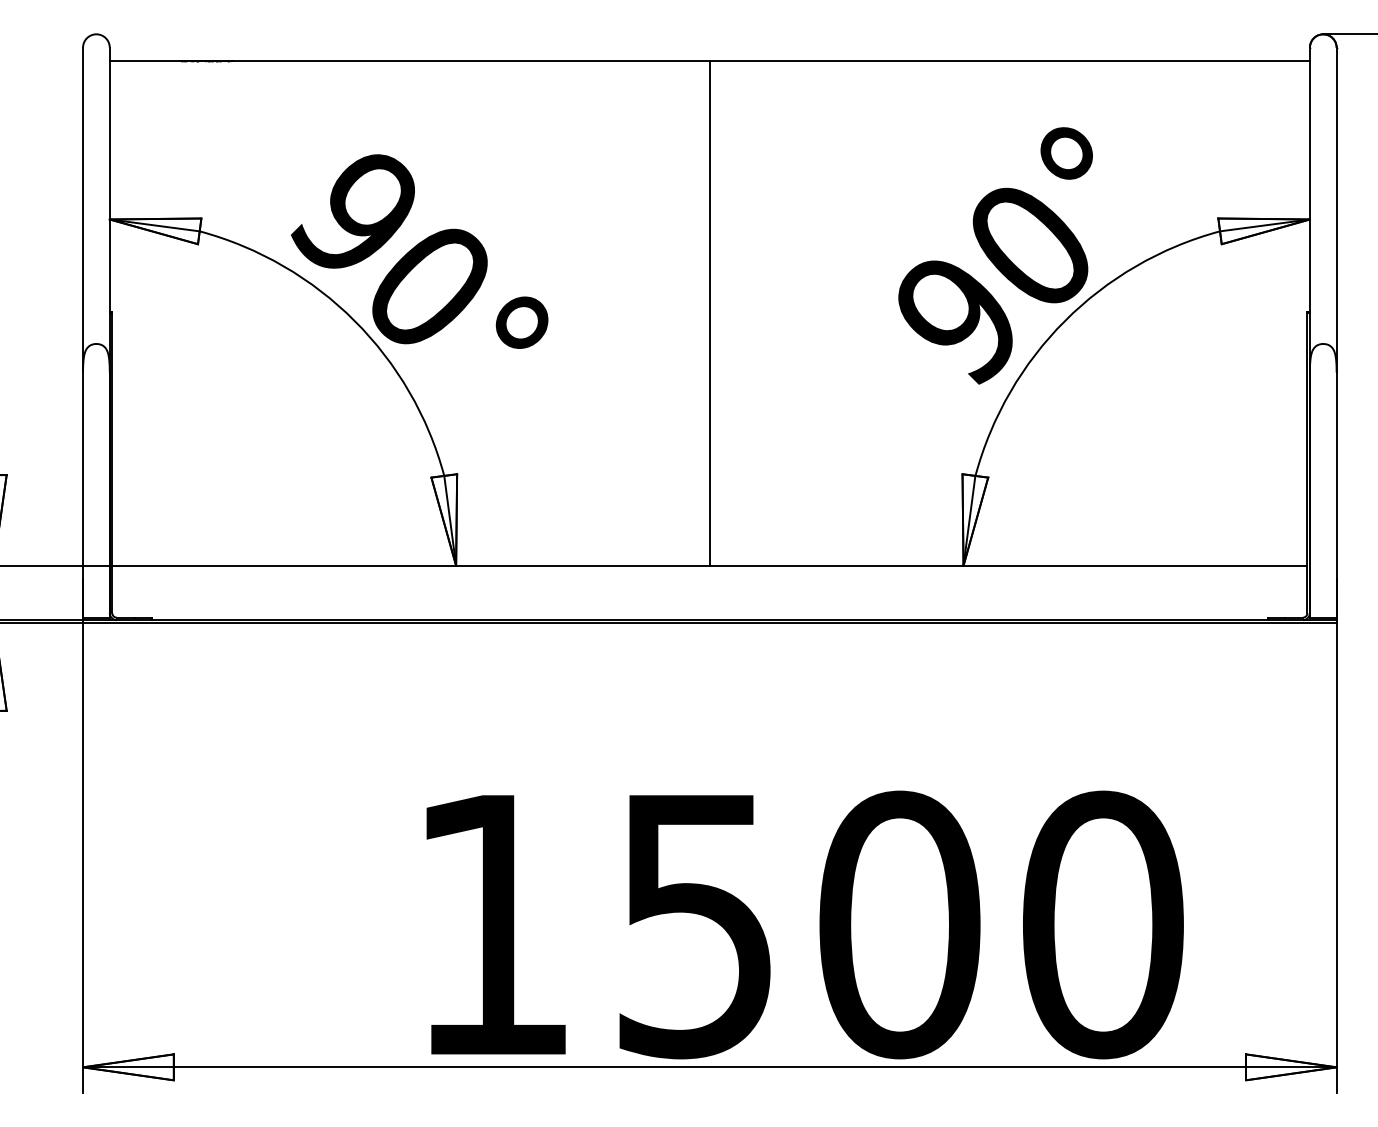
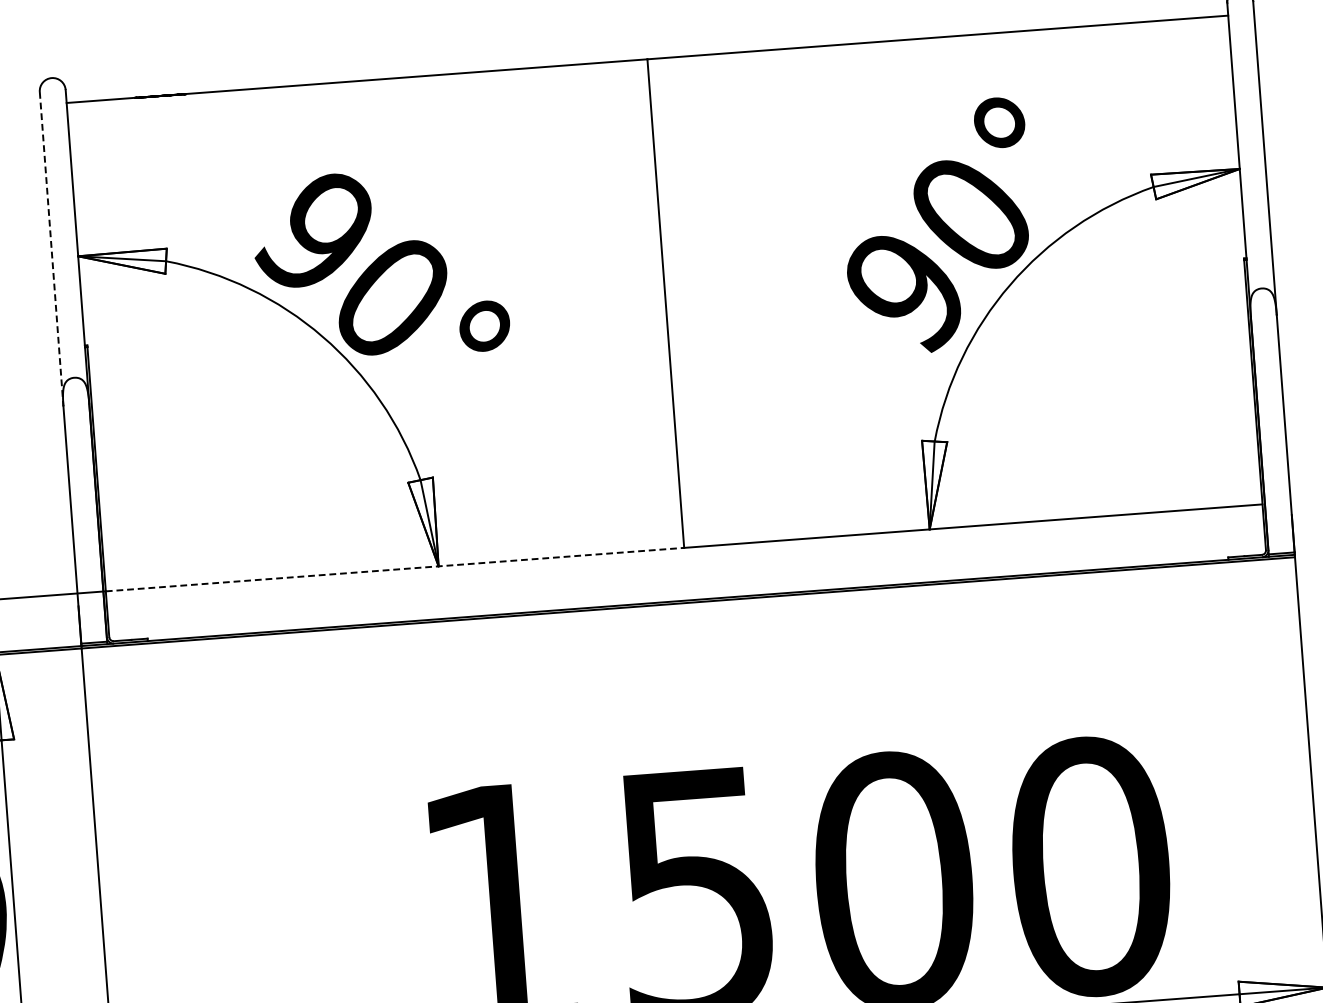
line: (83, 210) -> (52, 249), solid -> dashed
line: (411, 565) -> (395, 569), solid -> dashed

